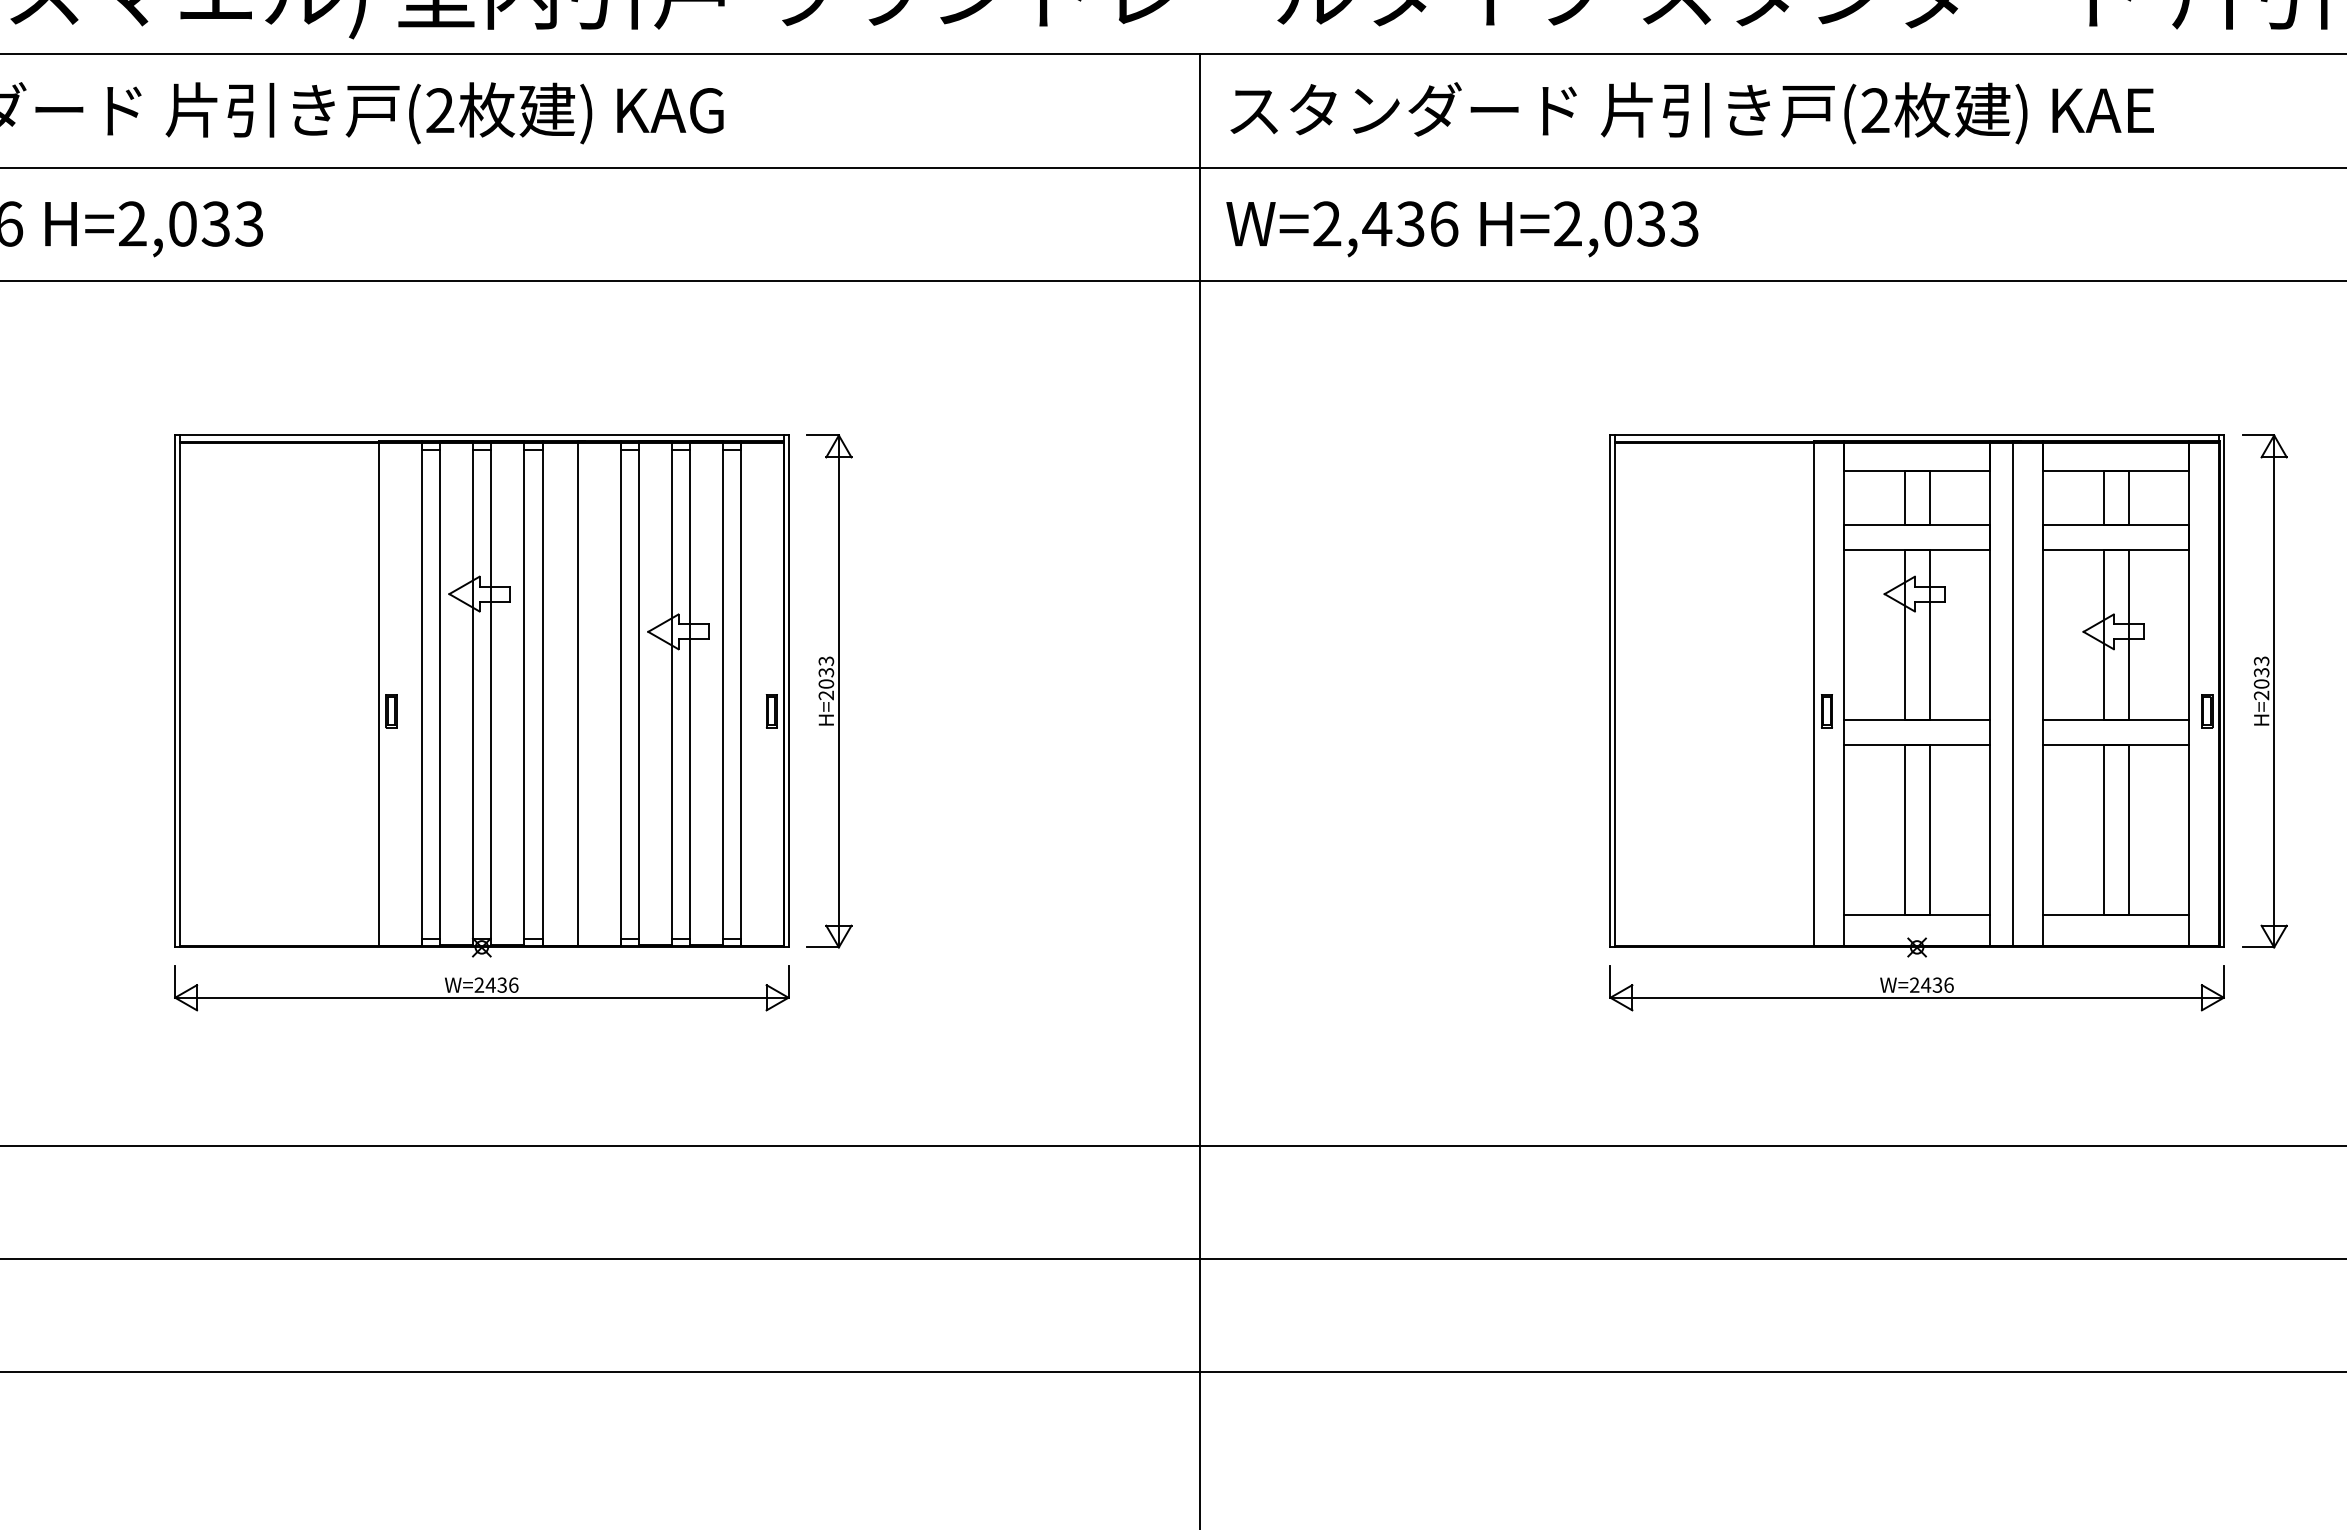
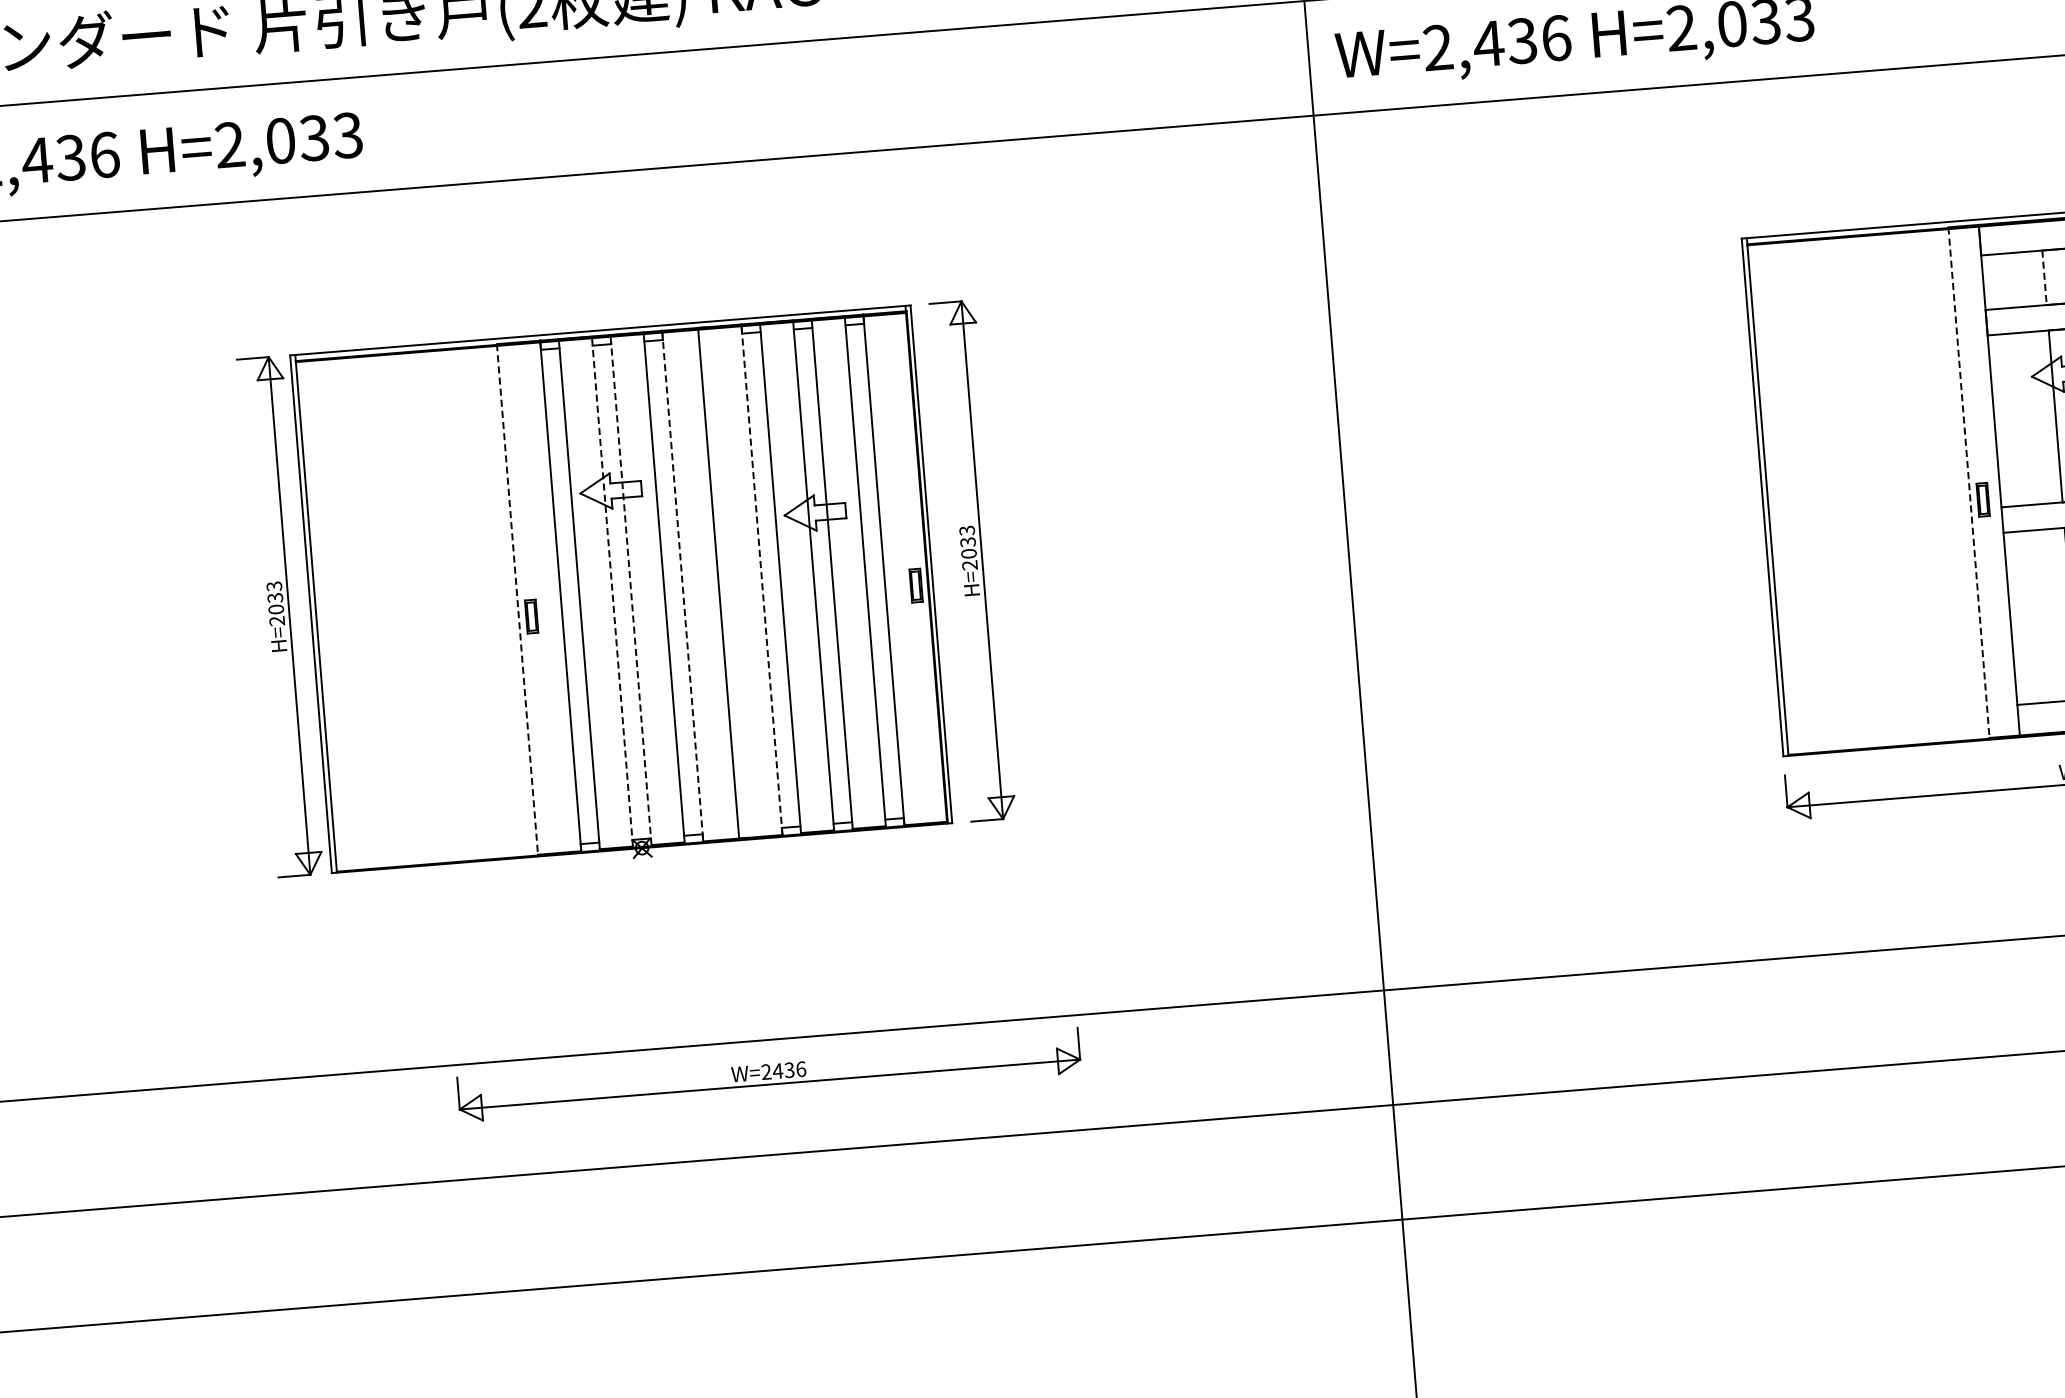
line: (1904, 497) -> (2044, 277), solid -> dashed
part: (144, 691) -> (280, 616), added
line: (473, 692) -> (612, 591), solid -> dashed
line: (491, 692) -> (631, 589), solid -> dashed
line: (620, 692) -> (761, 579), solid -> dashed
line: (379, 693) -> (517, 599), solid -> dashed
line: (542, 693) -> (682, 586), solid -> dashed
line: (1814, 693) -> (1969, 482), solid -> dashed
part: (481, 988) -> (768, 1075), moved

